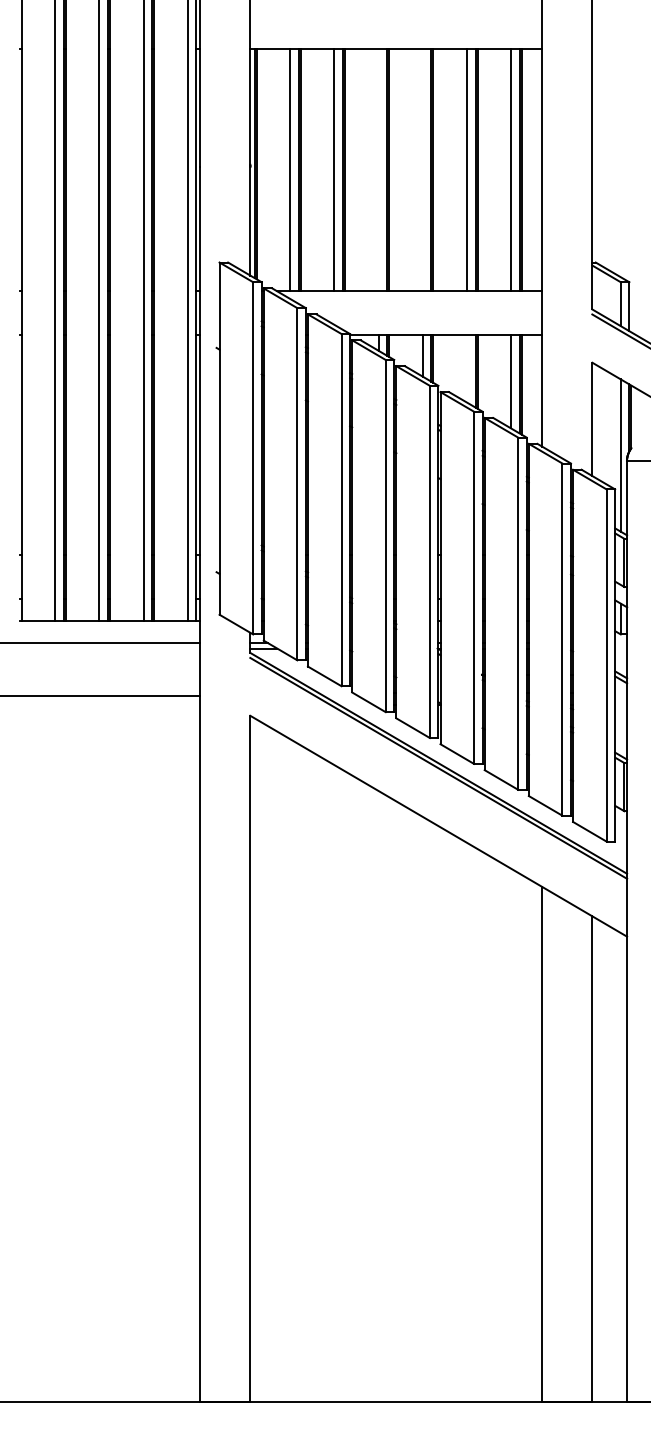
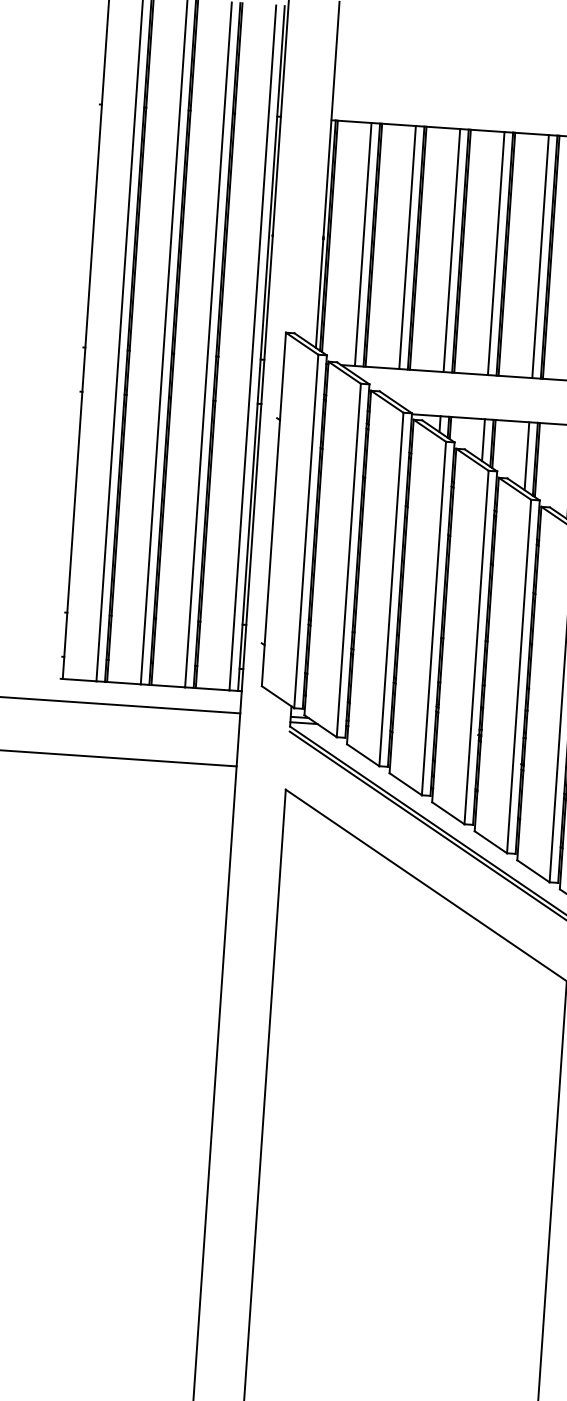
line: (378, 169) -> (451, 250), added
line: (422, 169) -> (495, 253), added
line: (466, 368) -> (526, 455), added

